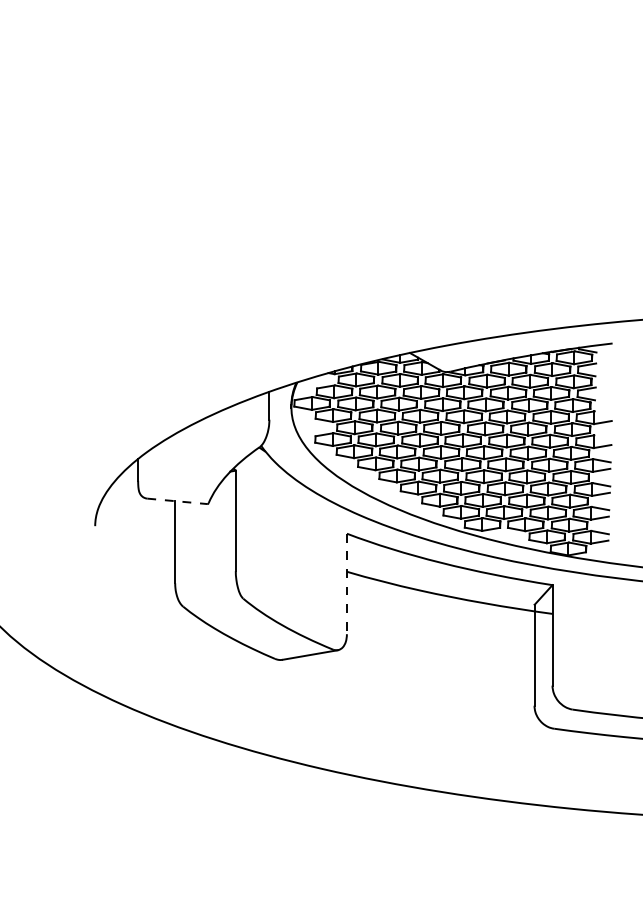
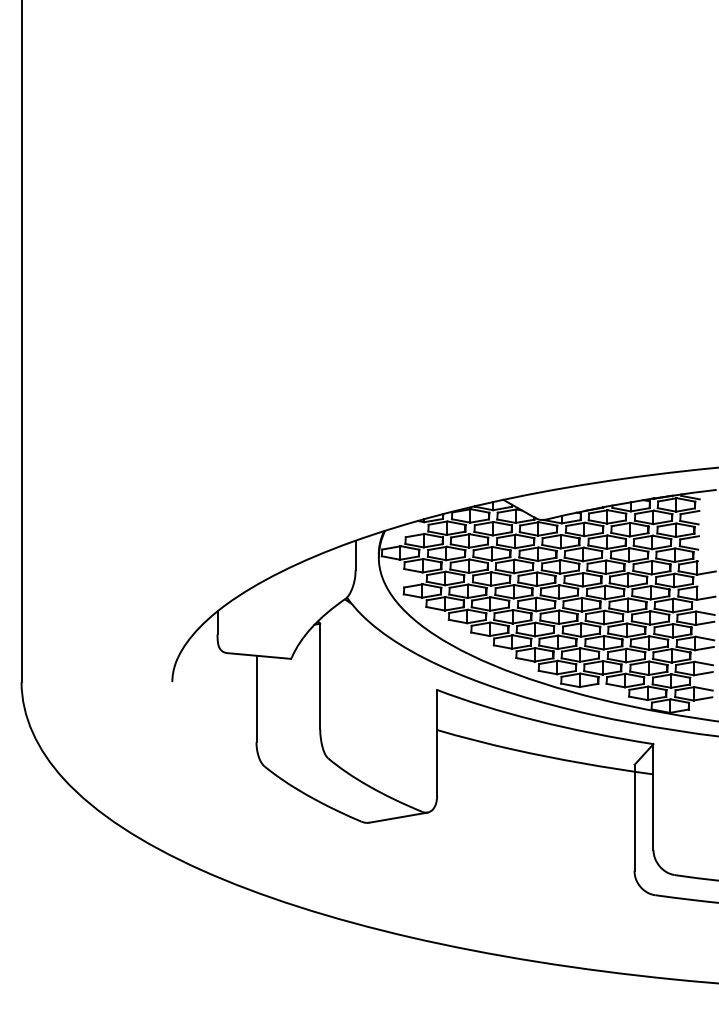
line: (178, 500) -> (259, 655), dashed -> solid
line: (347, 583) -> (437, 742), dashed -> solid

